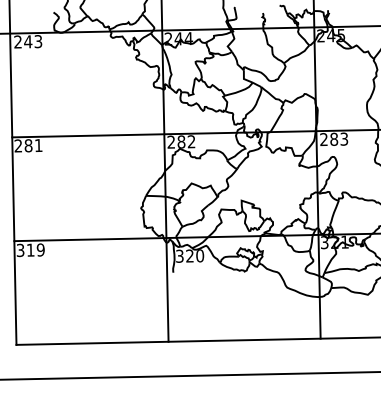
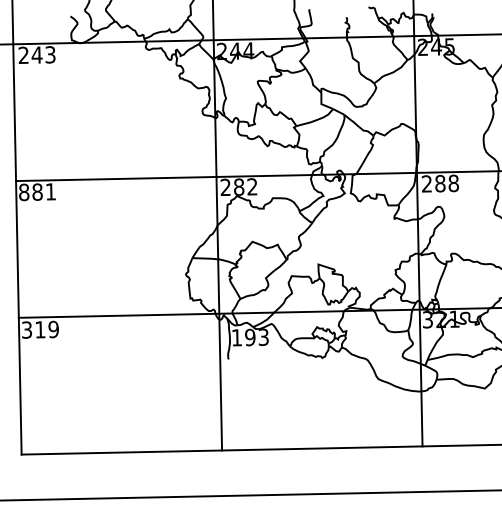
text: (344, 138) -> (453, 182), 283 -> 288
text: (18, 145) -> (24, 191), 281 -> 881
text: (190, 255) -> (251, 336), 320 -> 193

